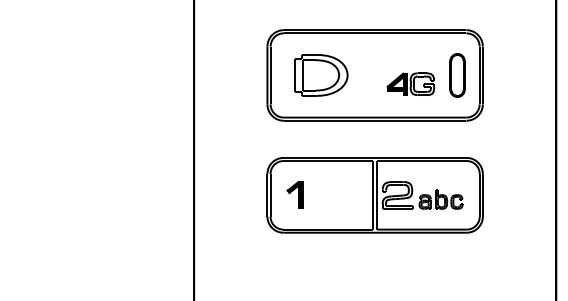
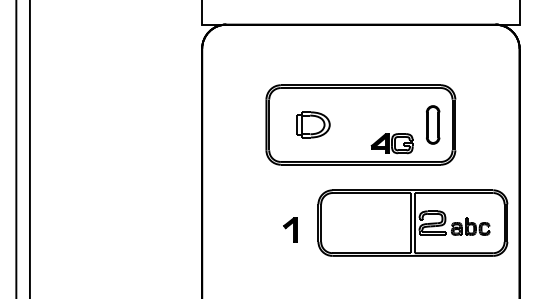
part: (321, 74) -> (313, 124), size x0.7
part: (410, 84) -> (391, 143), moved
part: (374, 194) -> (412, 222), moved

